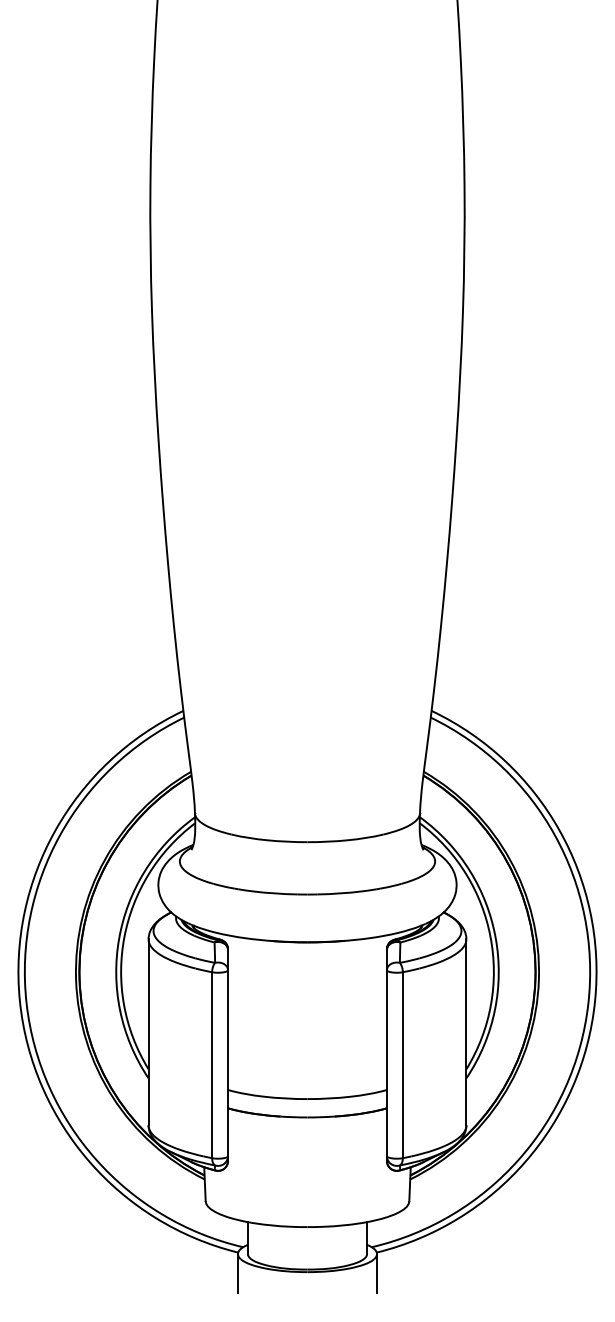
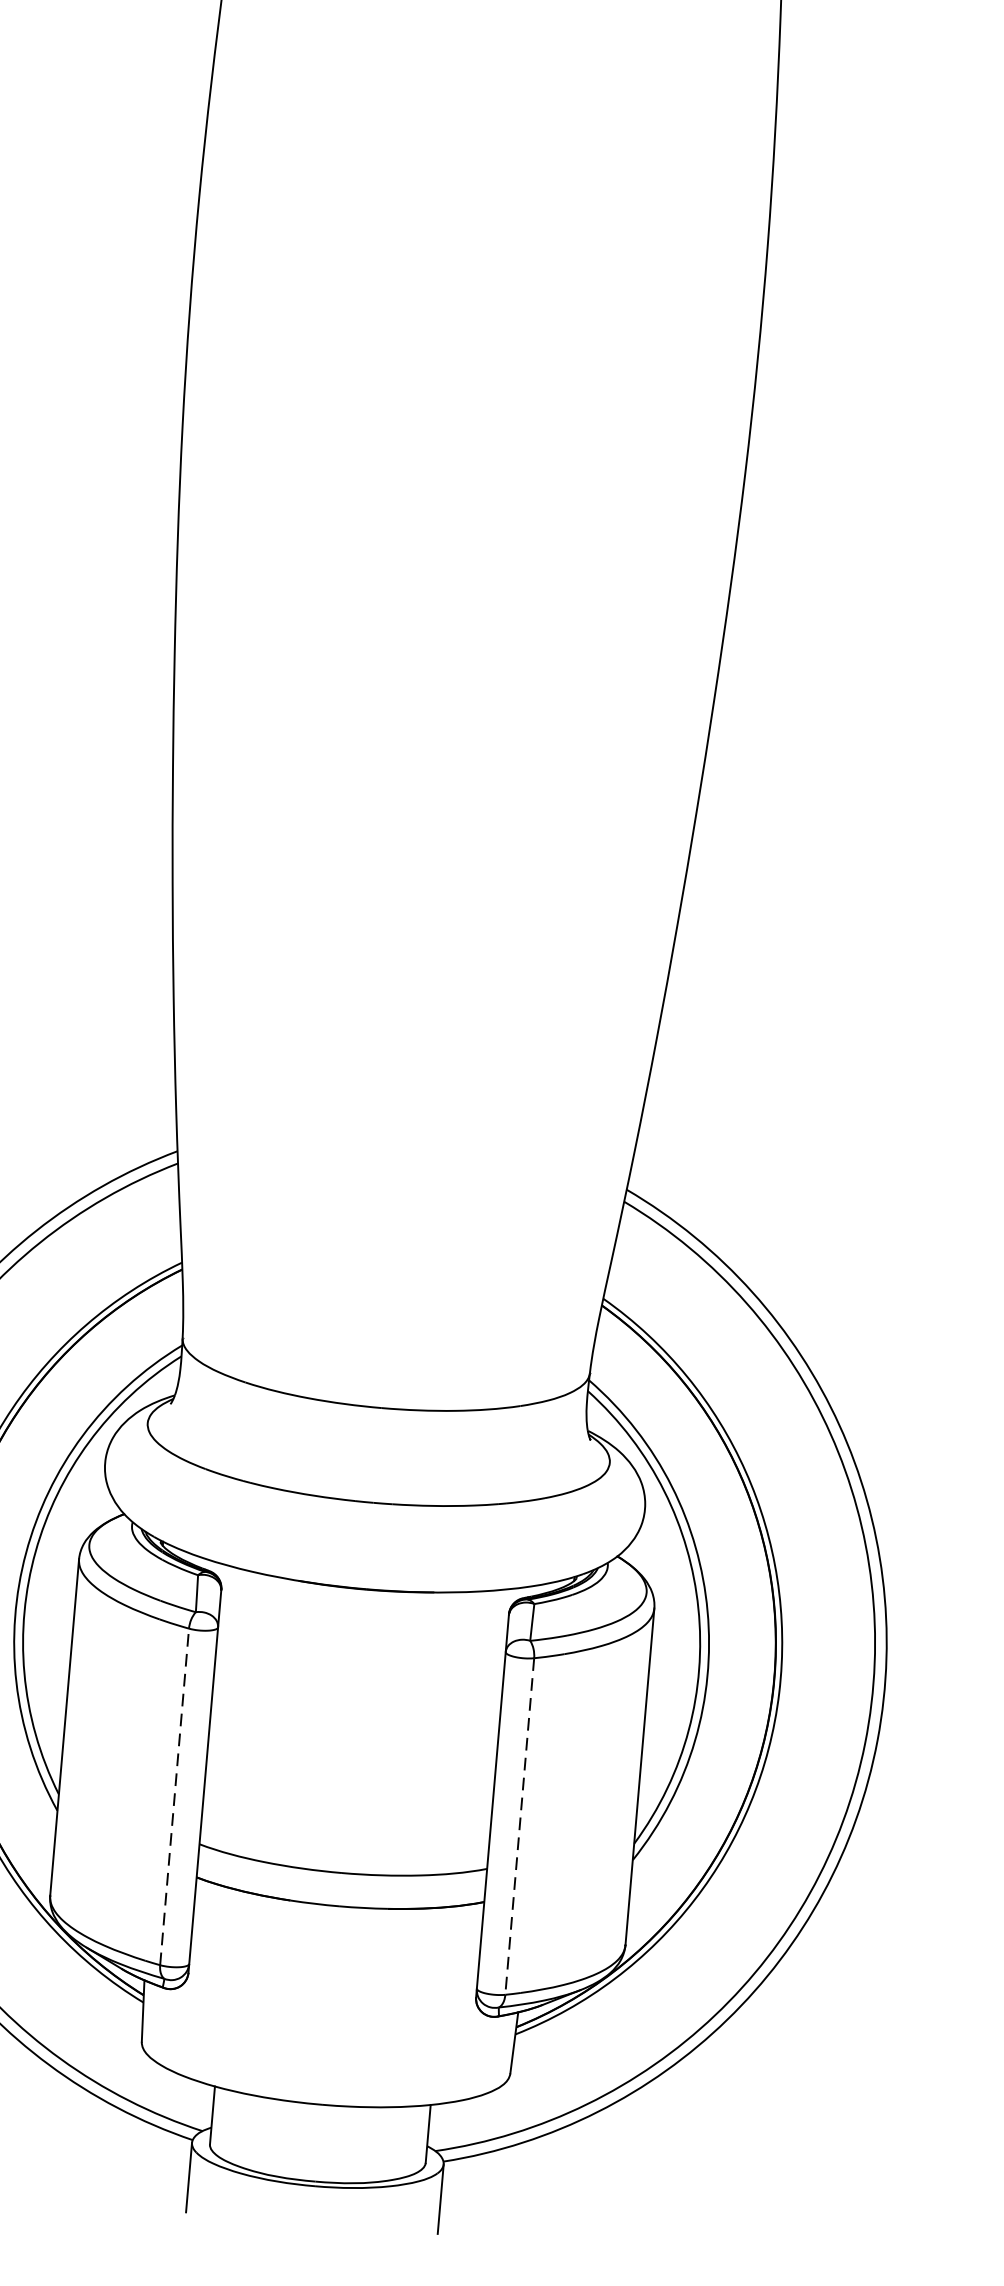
line: (212, 1065) -> (175, 1797), solid -> dashed
line: (402, 1065) -> (519, 1826), solid -> dashed

